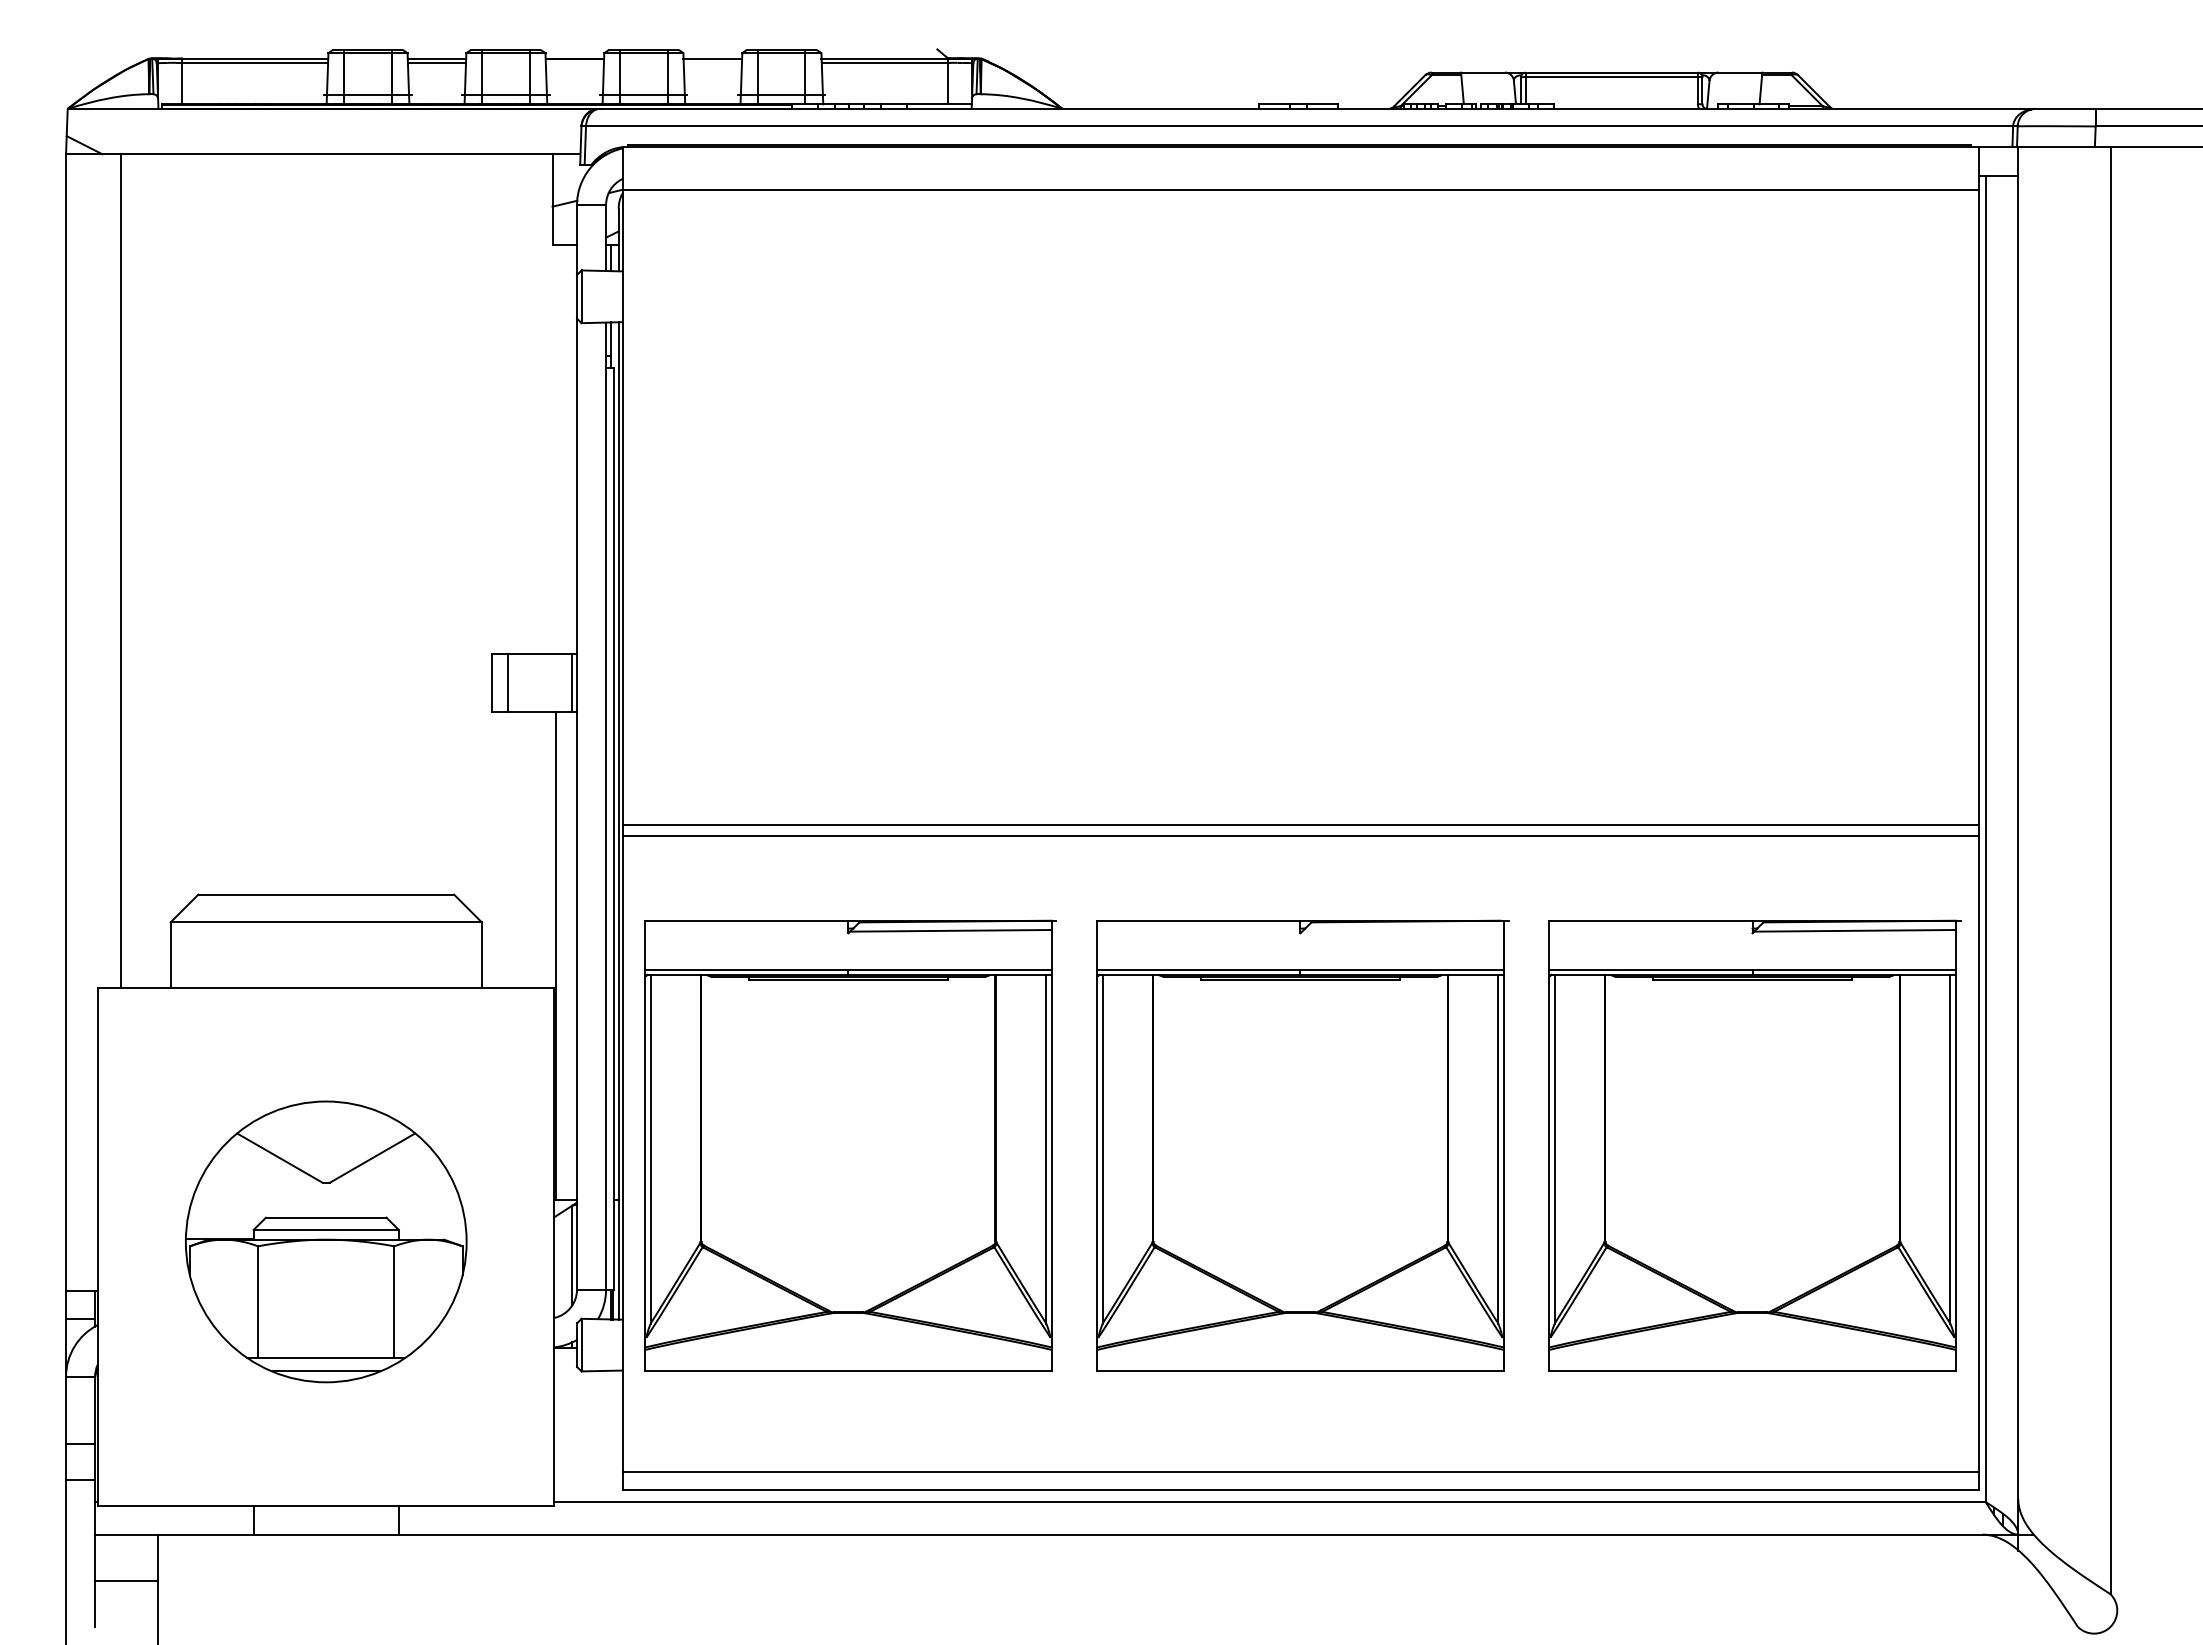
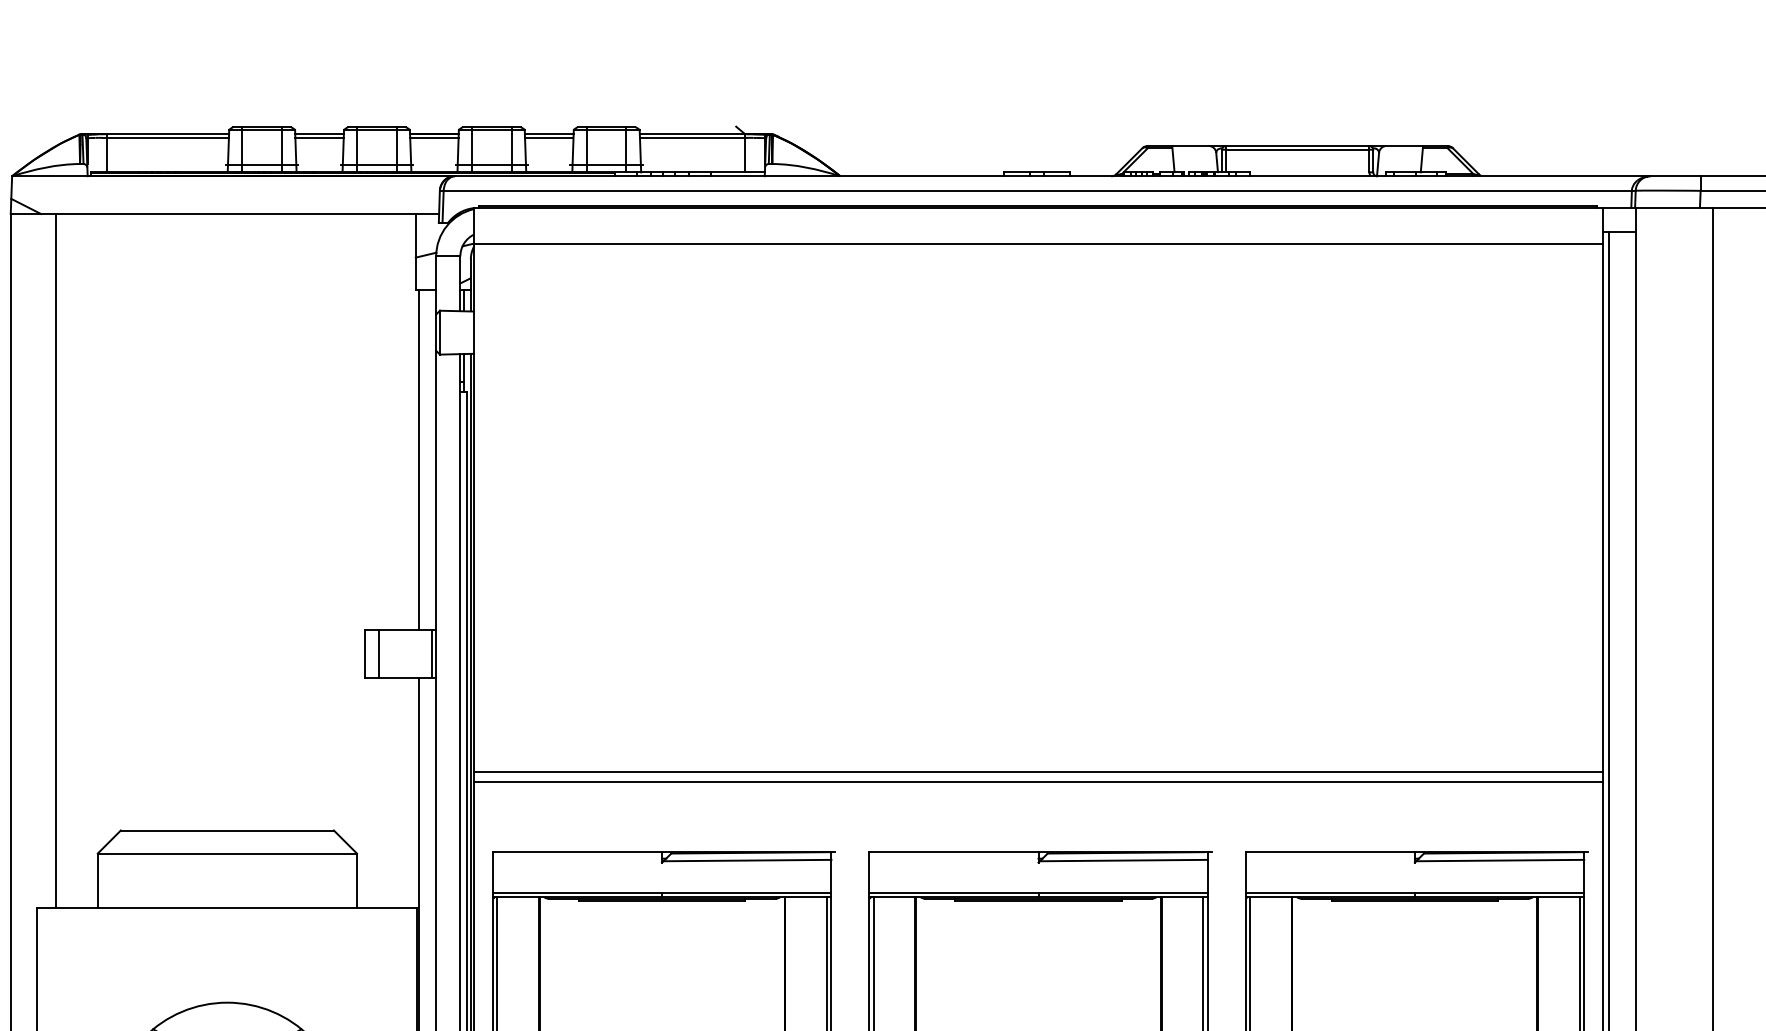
line: (574, 62) -> (434, 137), added
line: (712, 62) -> (548, 137), added
line: (556, 449) -> (419, 459), added
line: (1402, 930) -> (1123, 860), added

